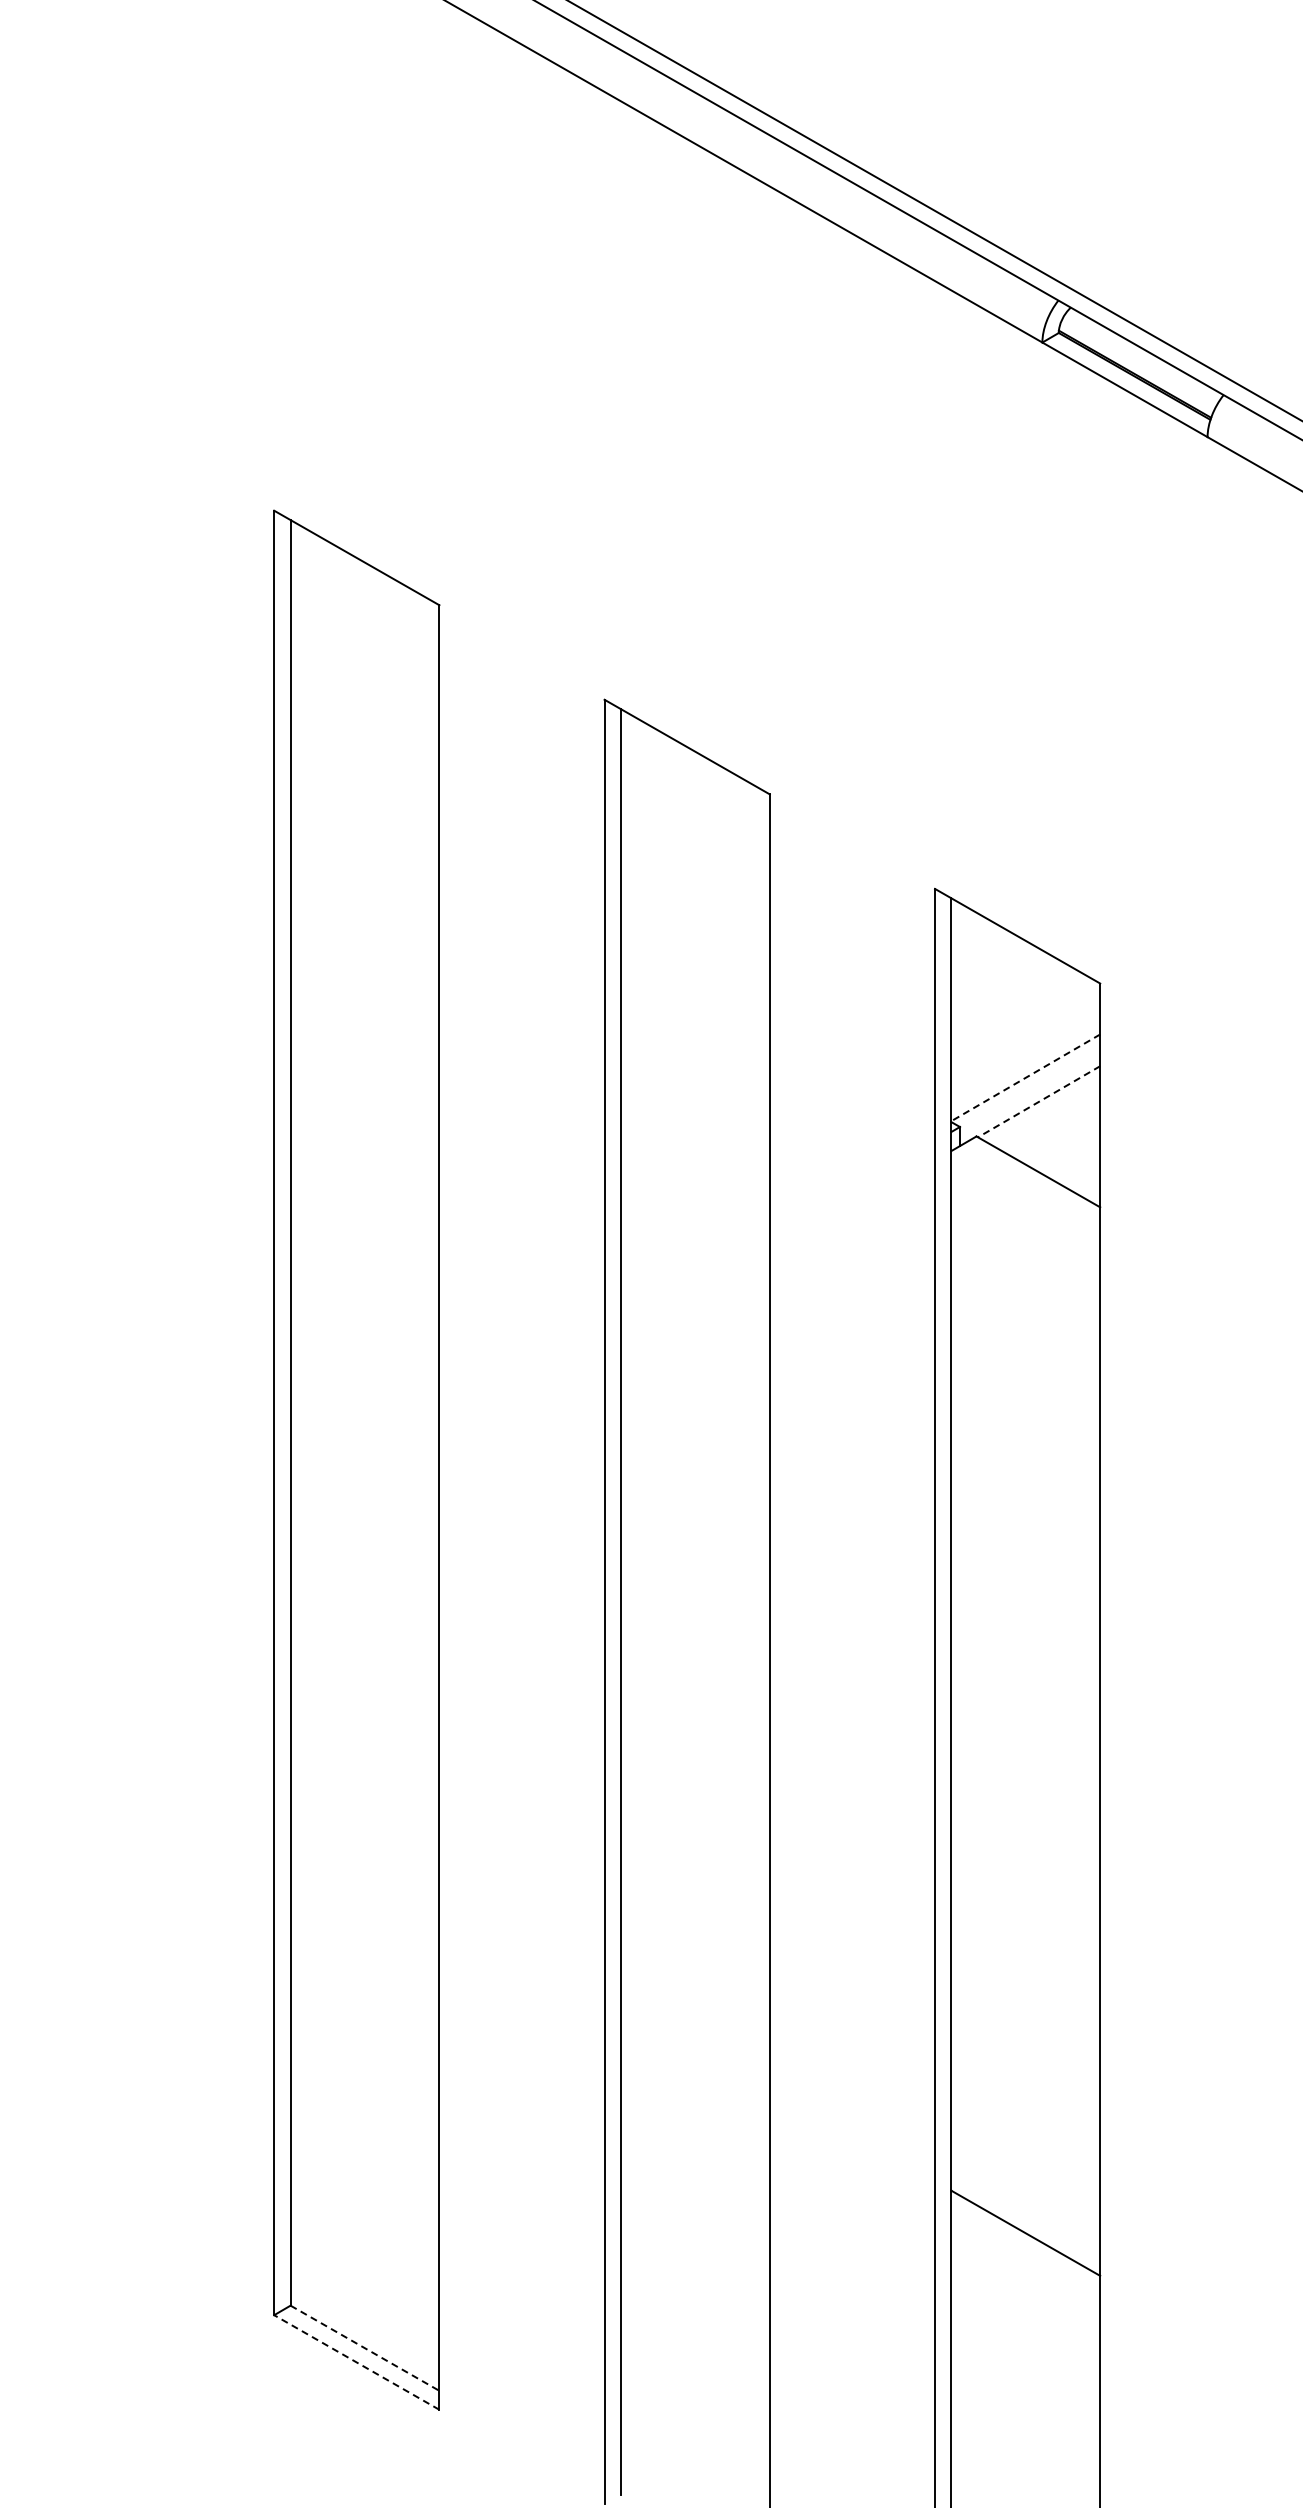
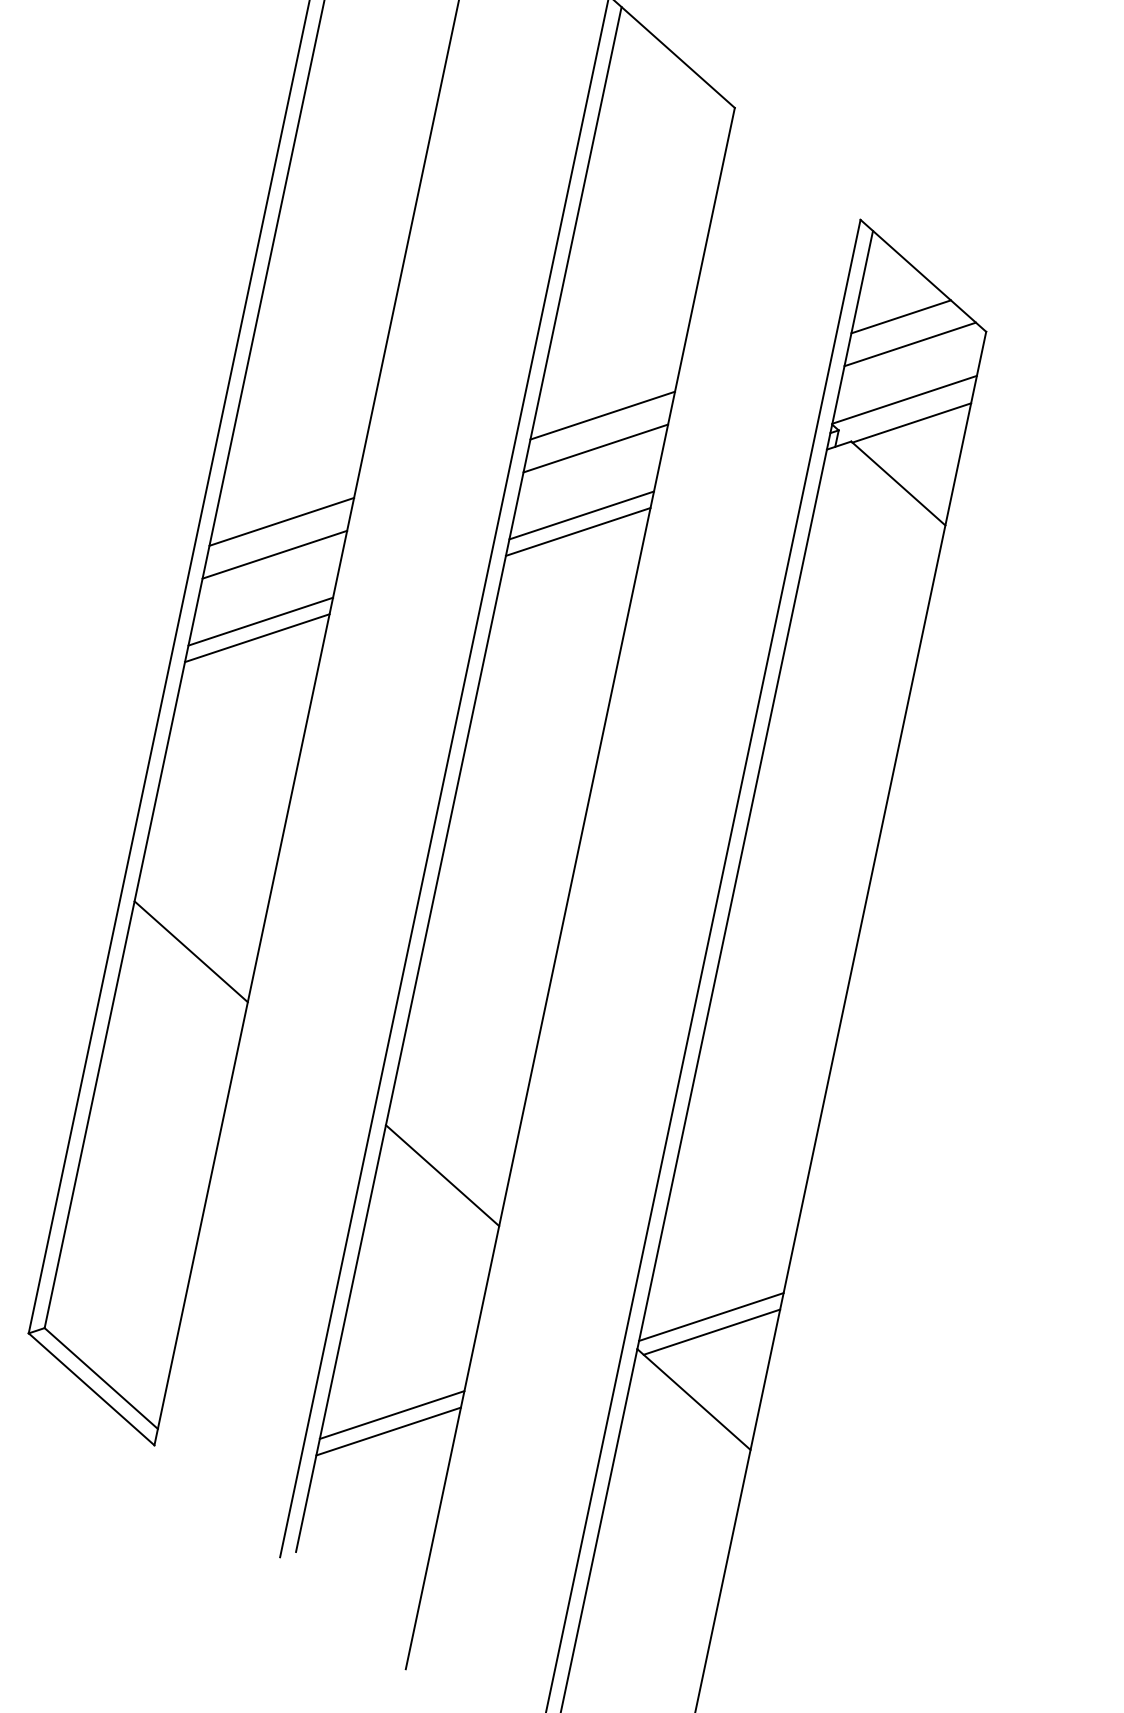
line: (1002, 986) -> (901, 316), added
line: (1018, 1014) -> (909, 343), added
line: (1025, 1078) -> (904, 400), dashed -> solid
line: (1039, 1101) -> (912, 422), dashed -> solid
line: (694, 1165) -> (602, 415), added
line: (694, 1203) -> (595, 448), added
line: (694, 1280) -> (581, 514), added
line: (694, 1299) -> (577, 531), added
line: (364, 1357) -> (281, 521), added
line: (364, 1395) -> (274, 554), added
line: (364, 1473) -> (260, 621), added
line: (364, 1492) -> (256, 638), added
line: (364, 1854) -> (190, 951), added
line: (694, 2043) -> (441, 1174), added
line: (1025, 2137) -> (711, 1316), added
line: (1029, 2154) -> (711, 1332), added
line: (694, 2320) -> (391, 1414), added
line: (694, 2339) -> (387, 1431), added
line: (364, 2348) -> (100, 1378), dashed -> solid
line: (356, 2362) -> (91, 1389), dashed -> solid

